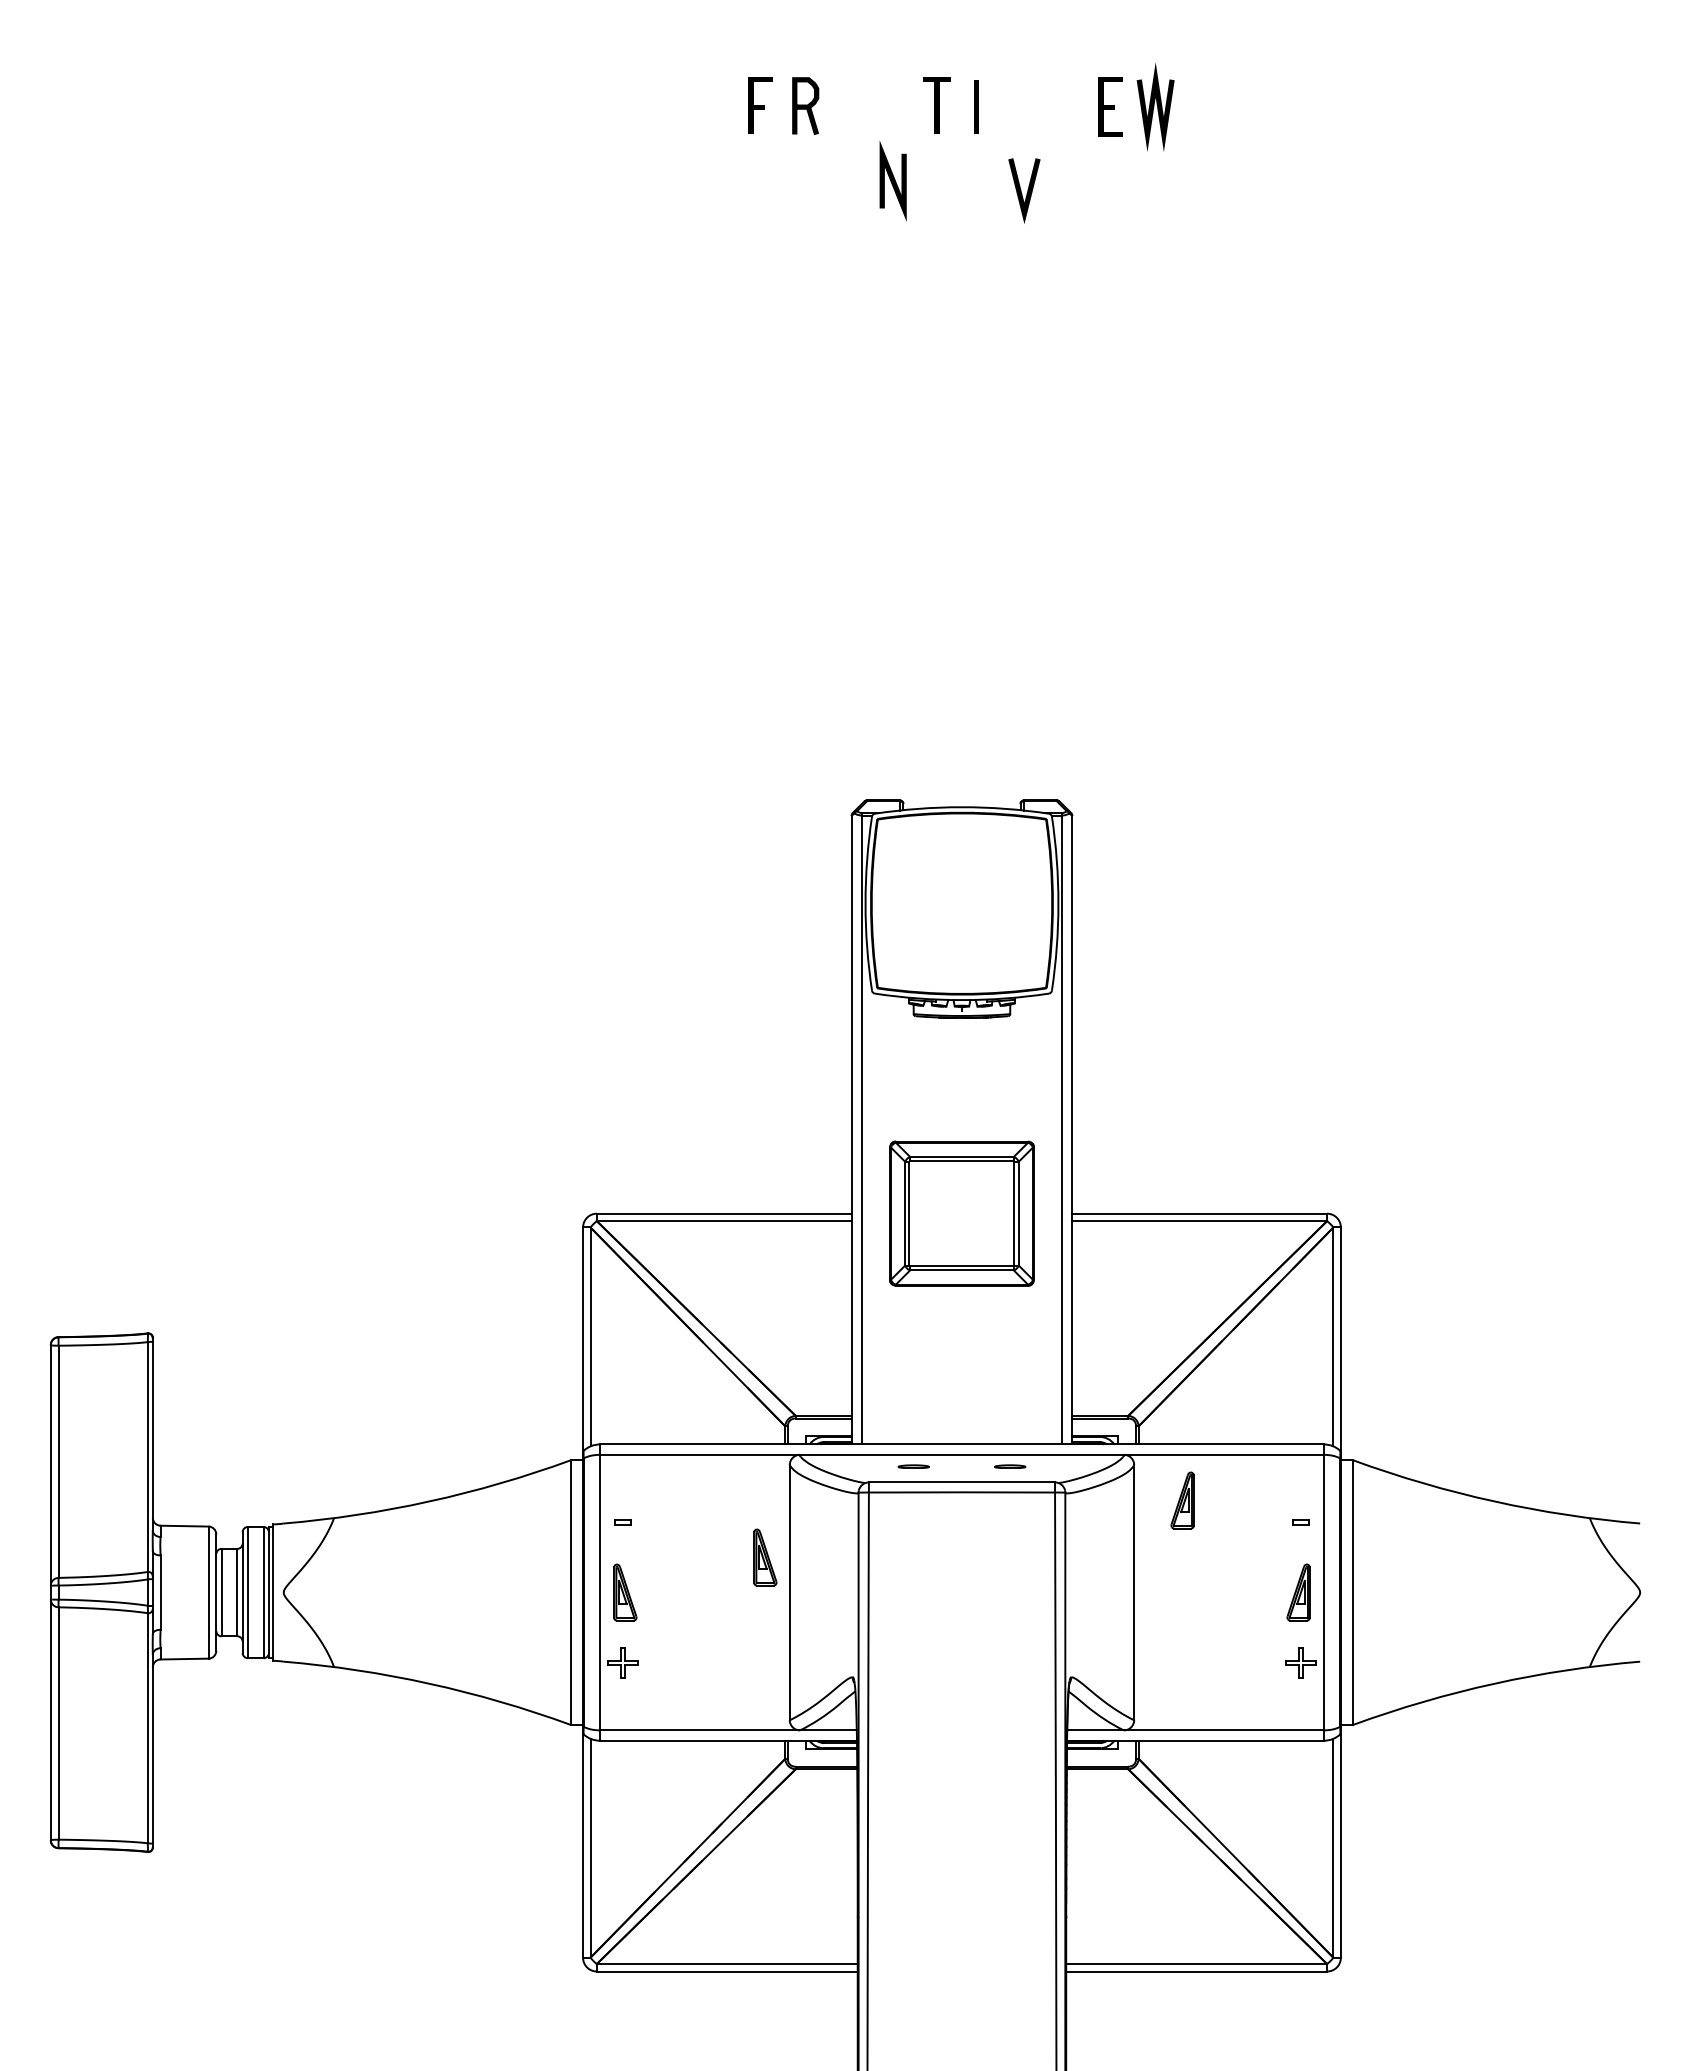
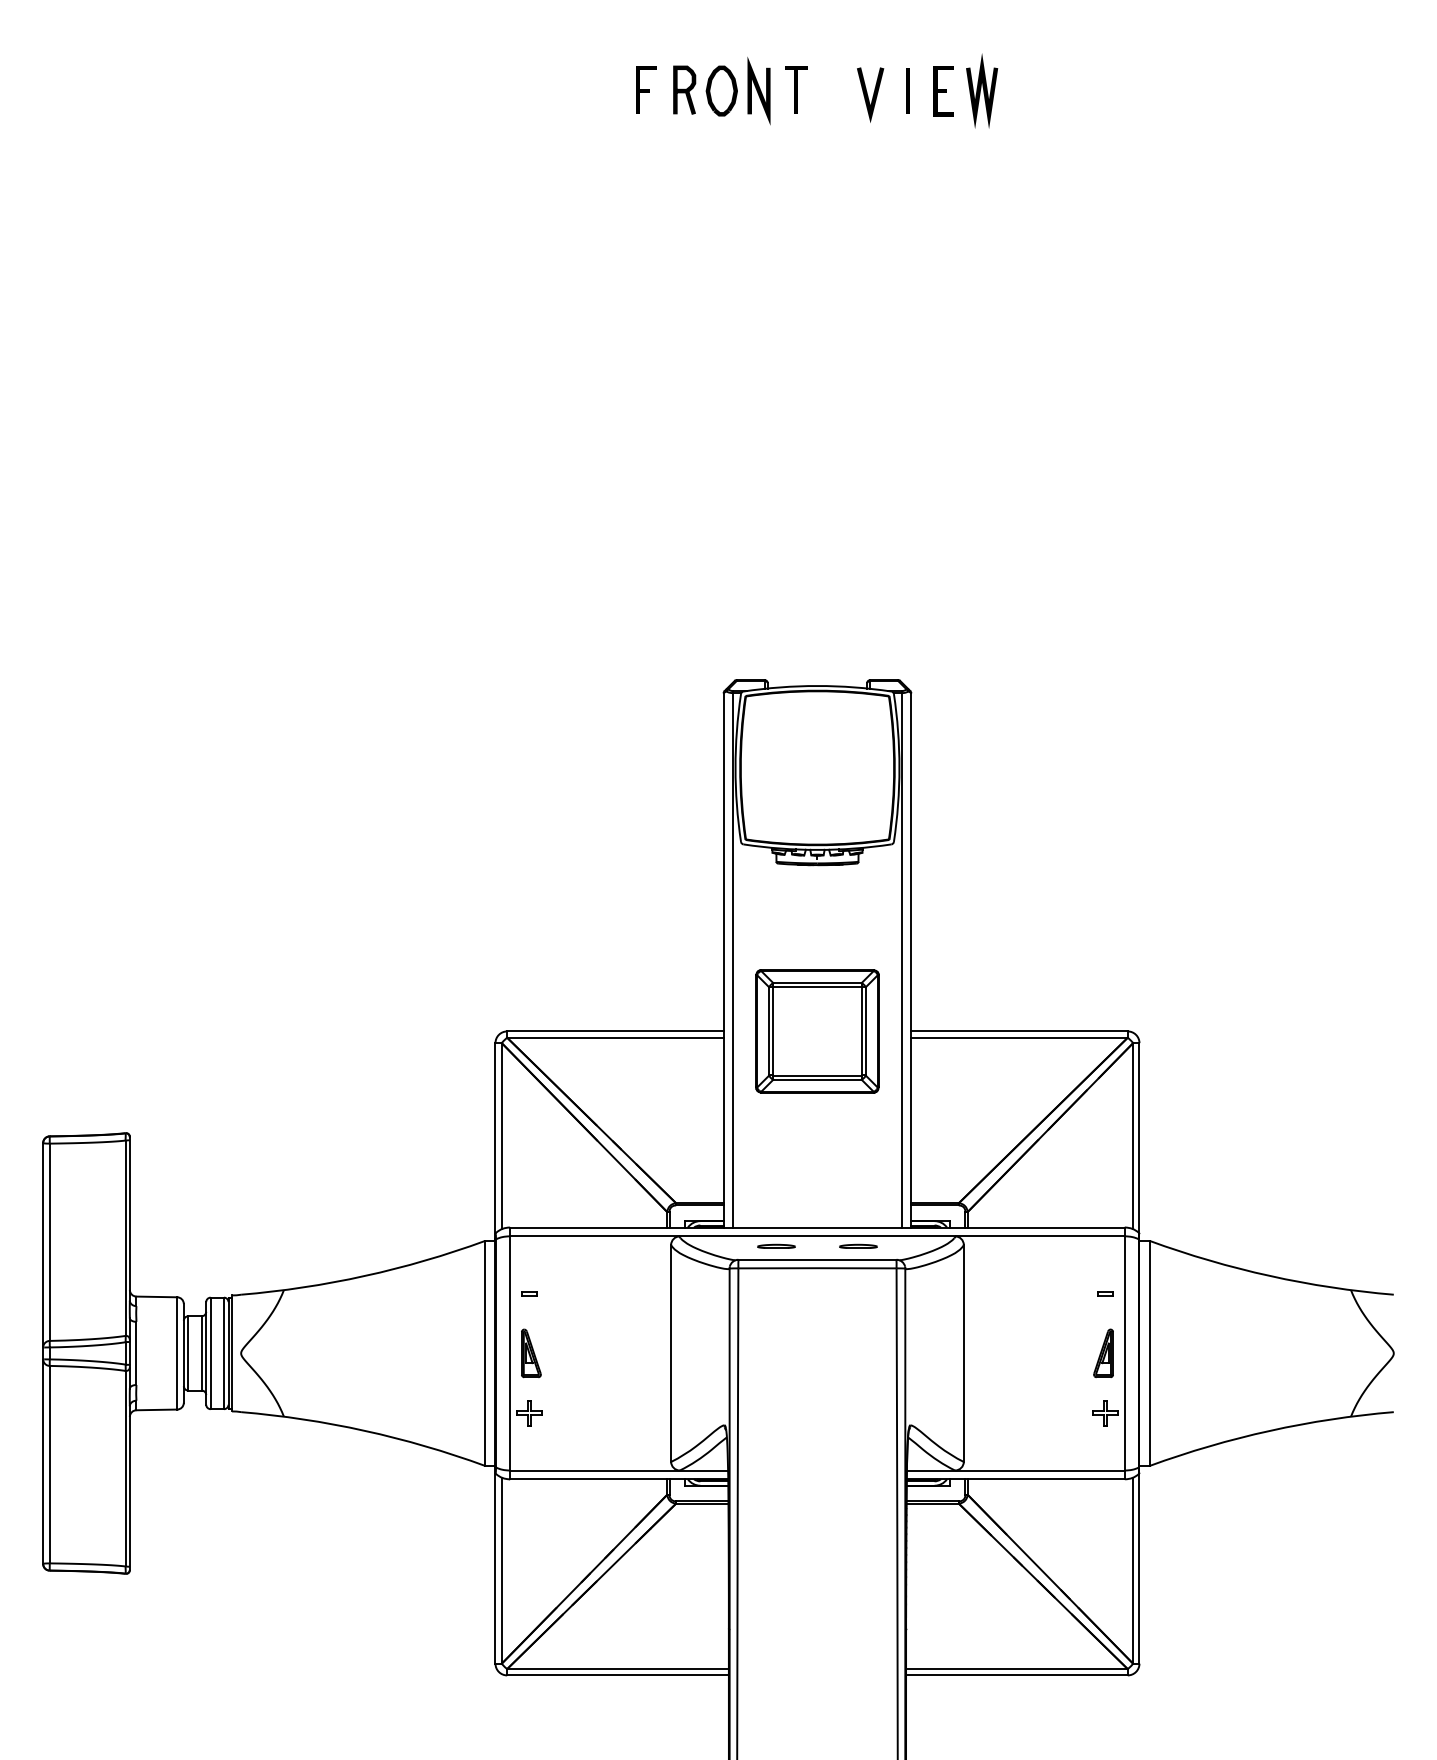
line: (976, 106) -> (908, 90), moved
part: (849, 107) -> (721, 91), added
line: (892, 180) -> (758, 90), moved
line: (1021, 190) -> (868, 94), moved
part: (913, 1466) -> (776, 1246), size x1.43
part: (1009, 1466) -> (857, 1246), size x1.43
part: (1182, 1500) -> (1004, 1275), removed
part: (765, 1557) -> (650, 1323), removed

